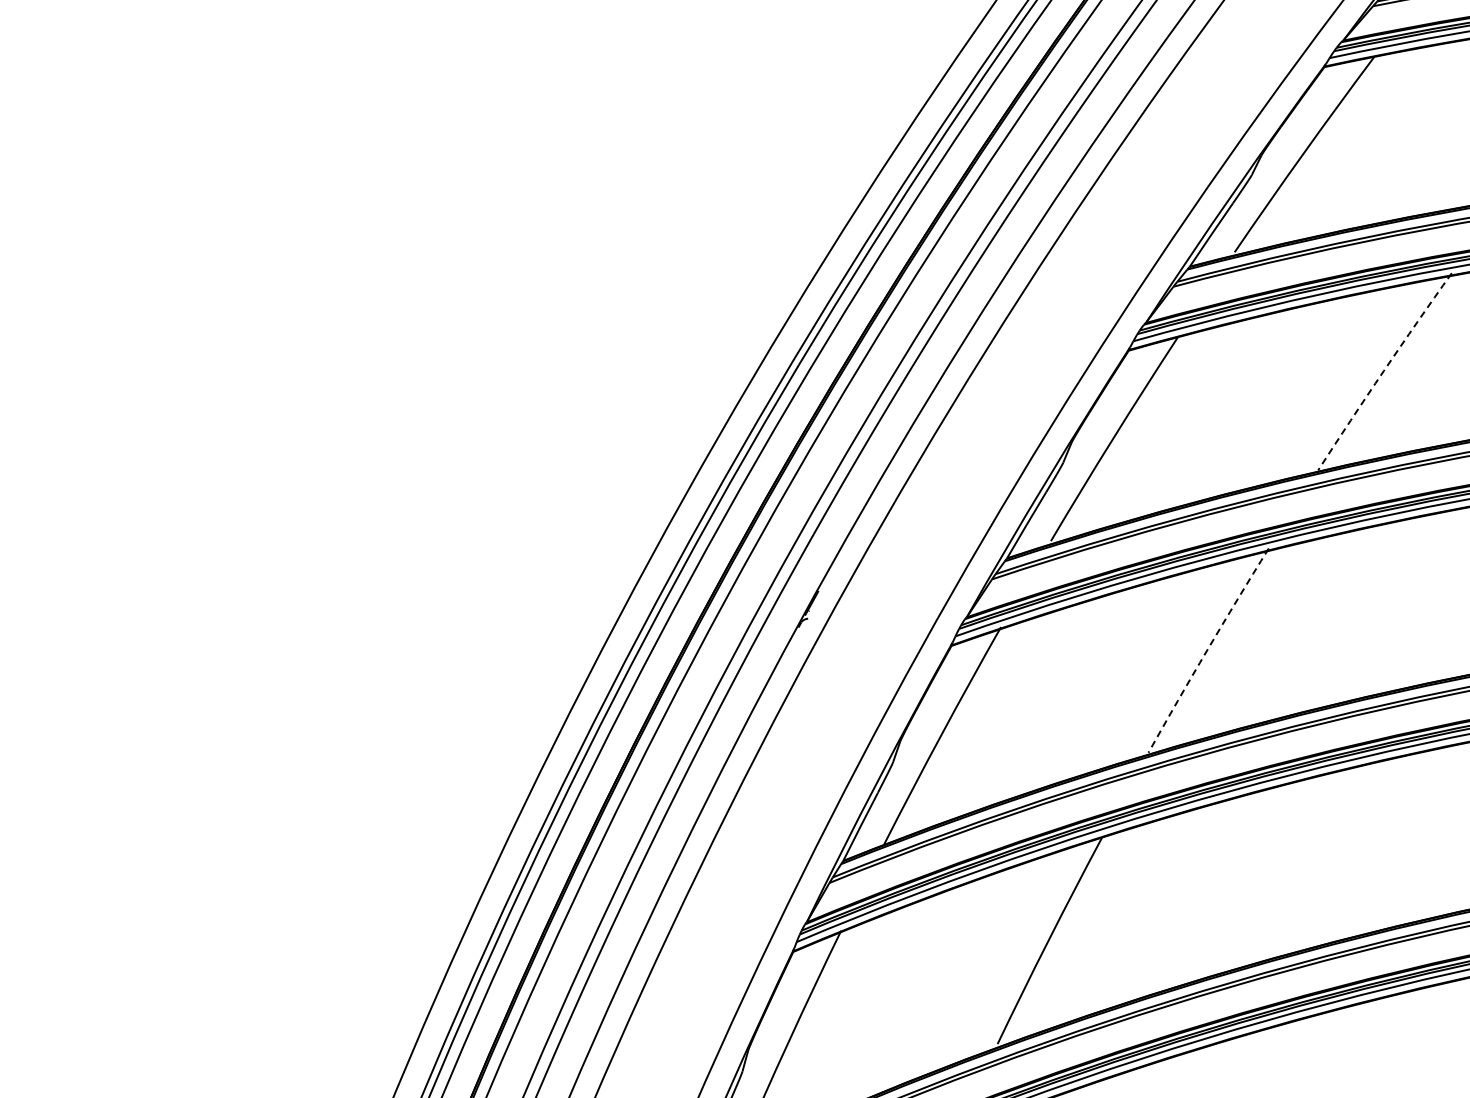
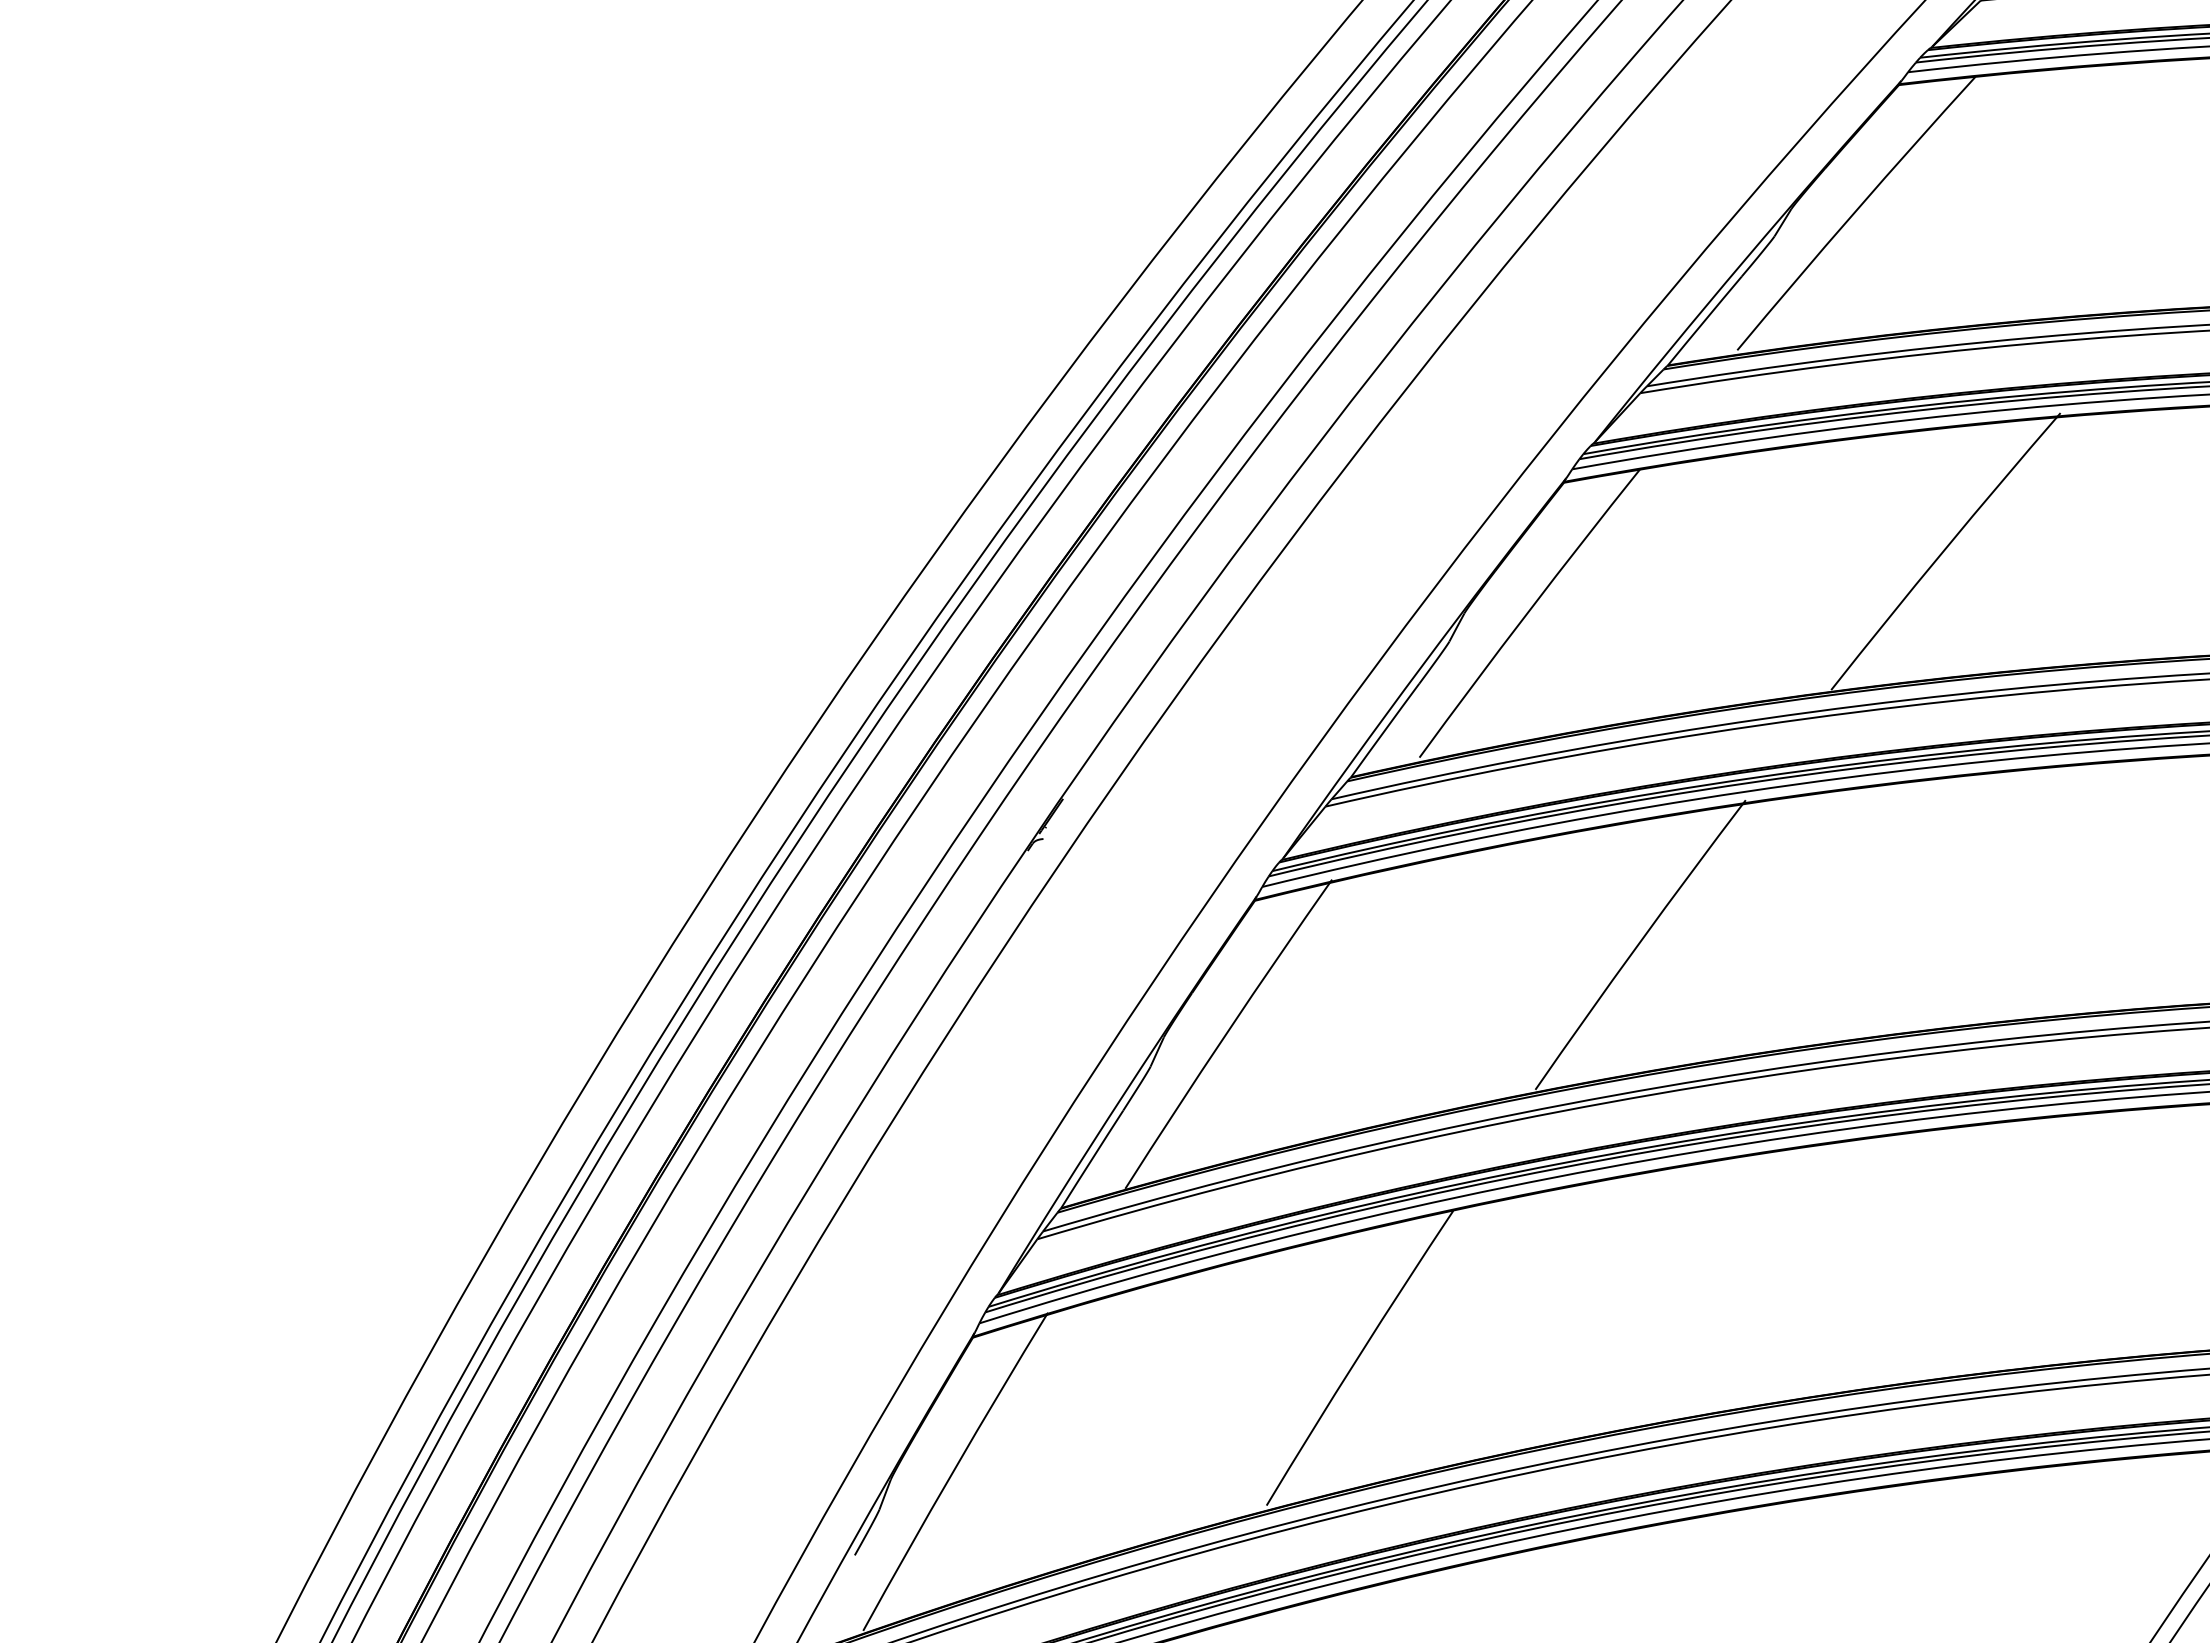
arc: (1383, 371) -> (1943, 550), dashed -> solid
arc: (1207, 649) -> (1639, 943), dashed -> solid

